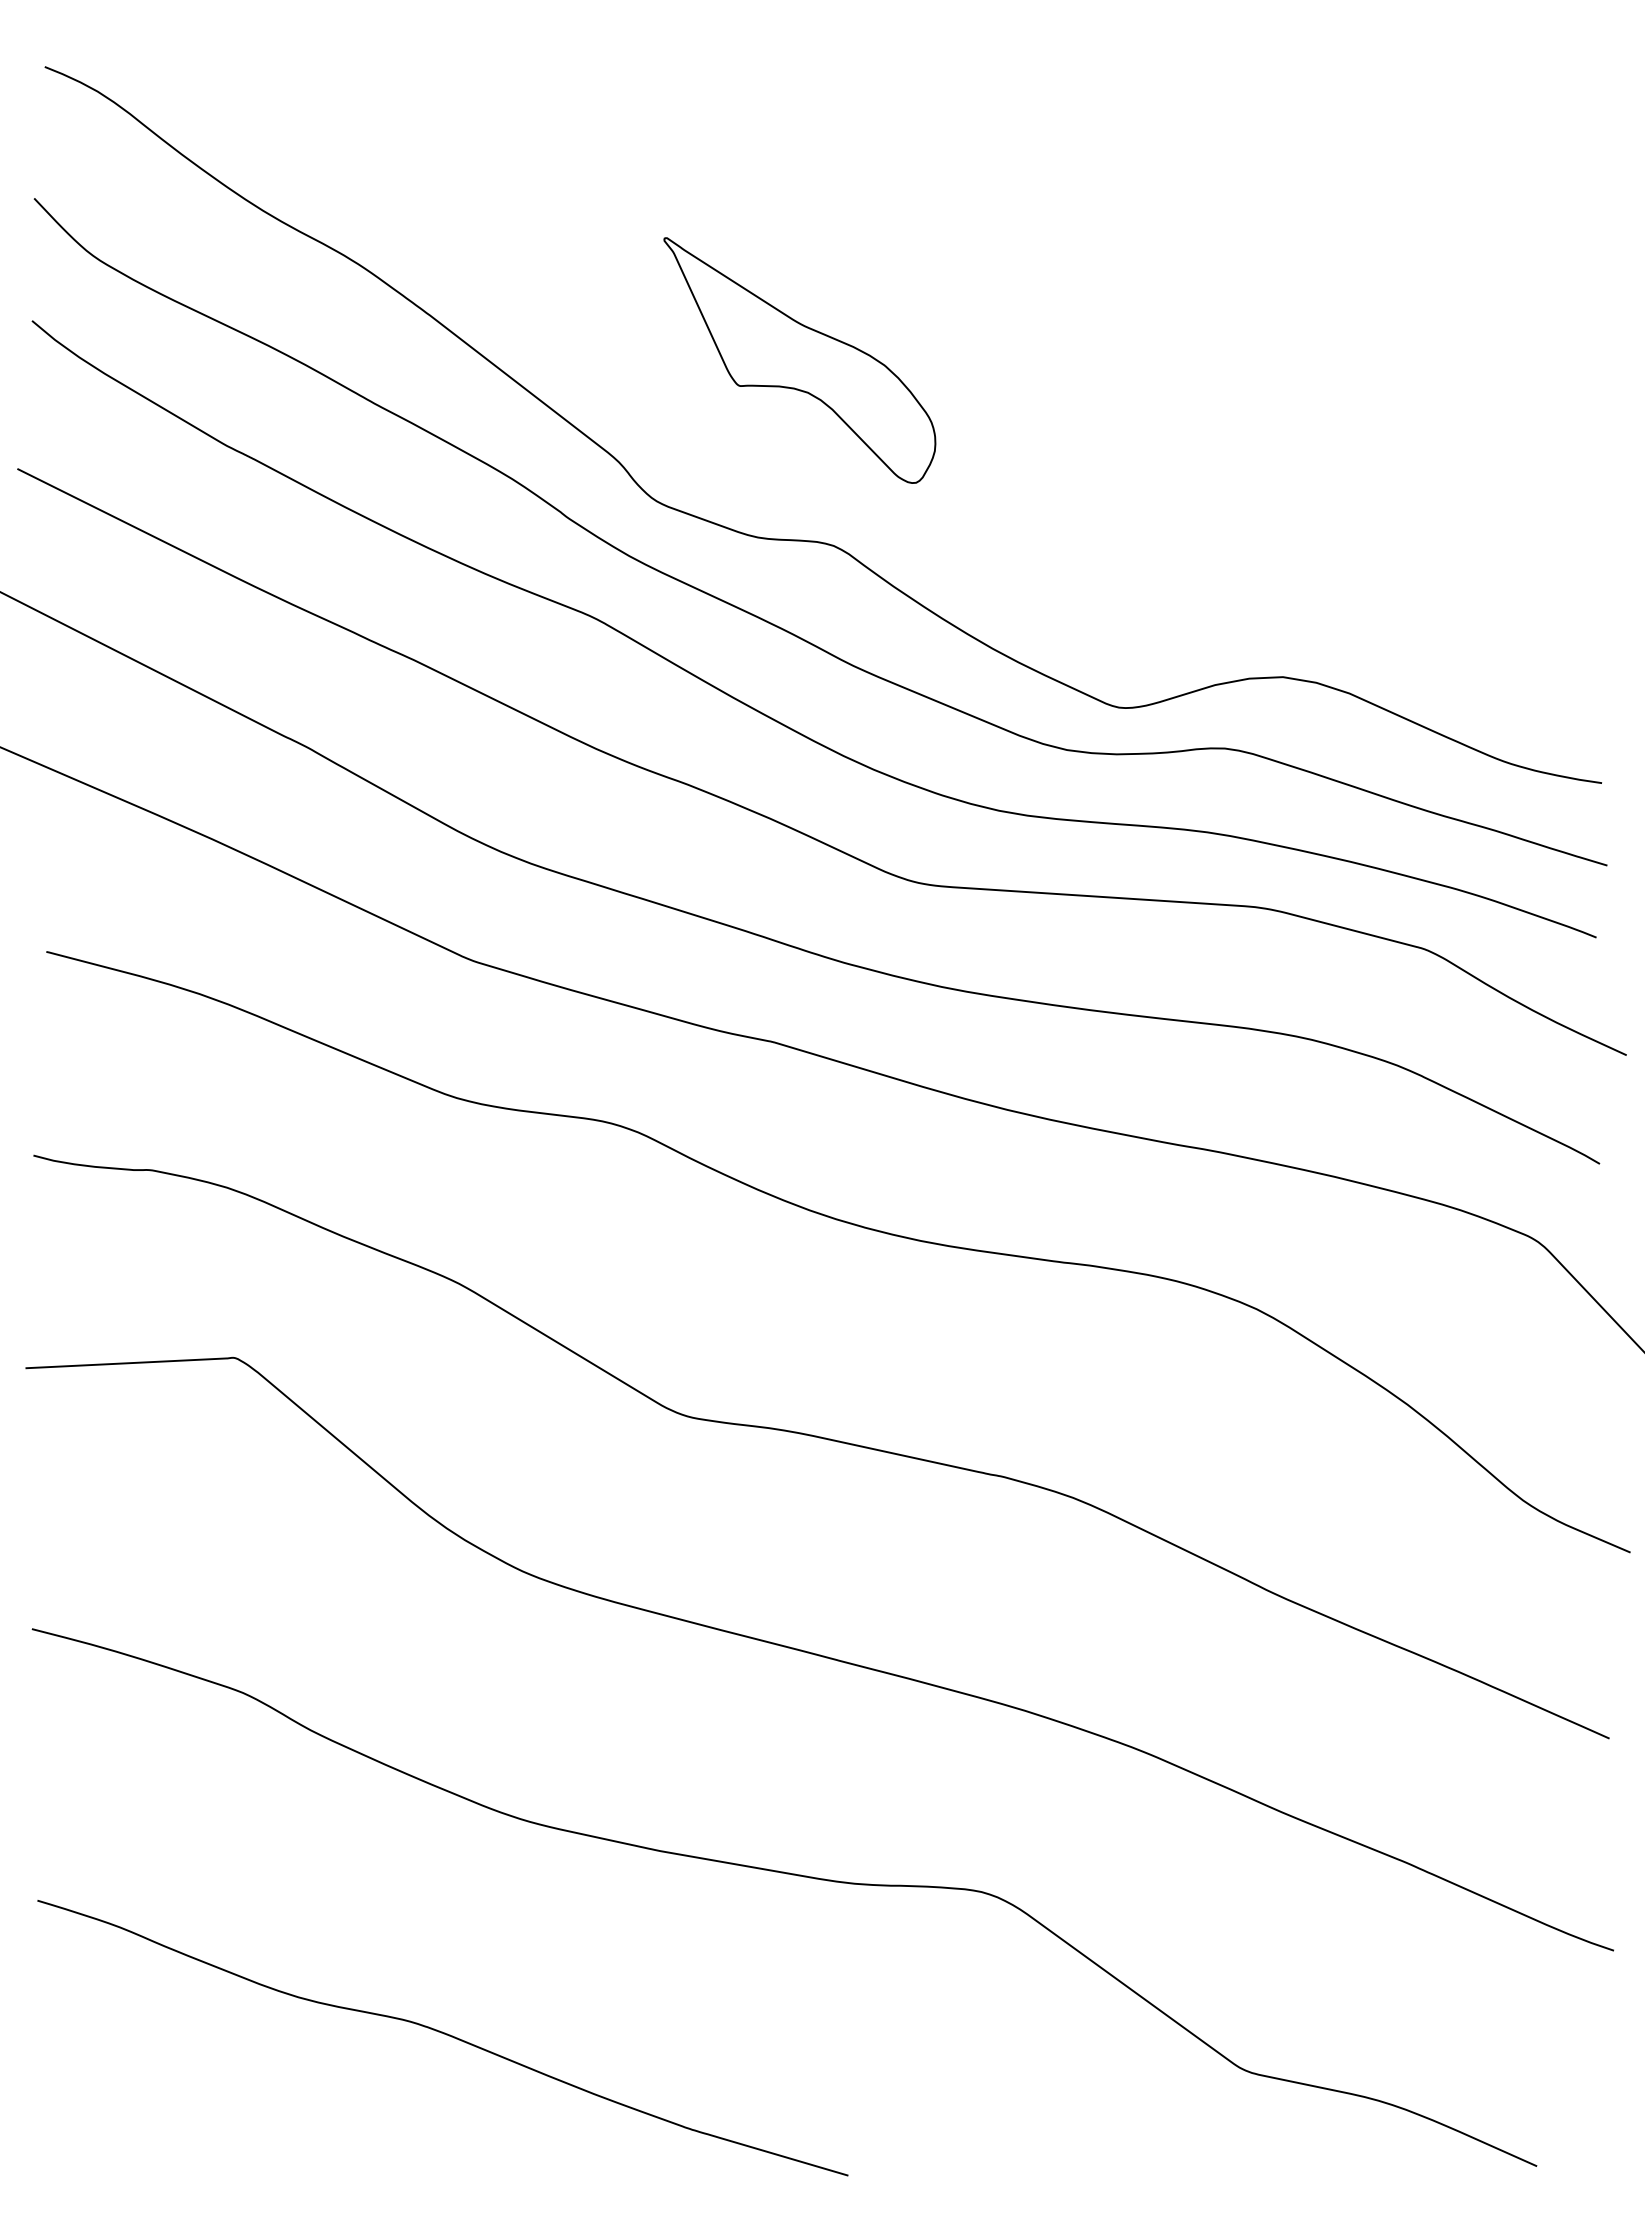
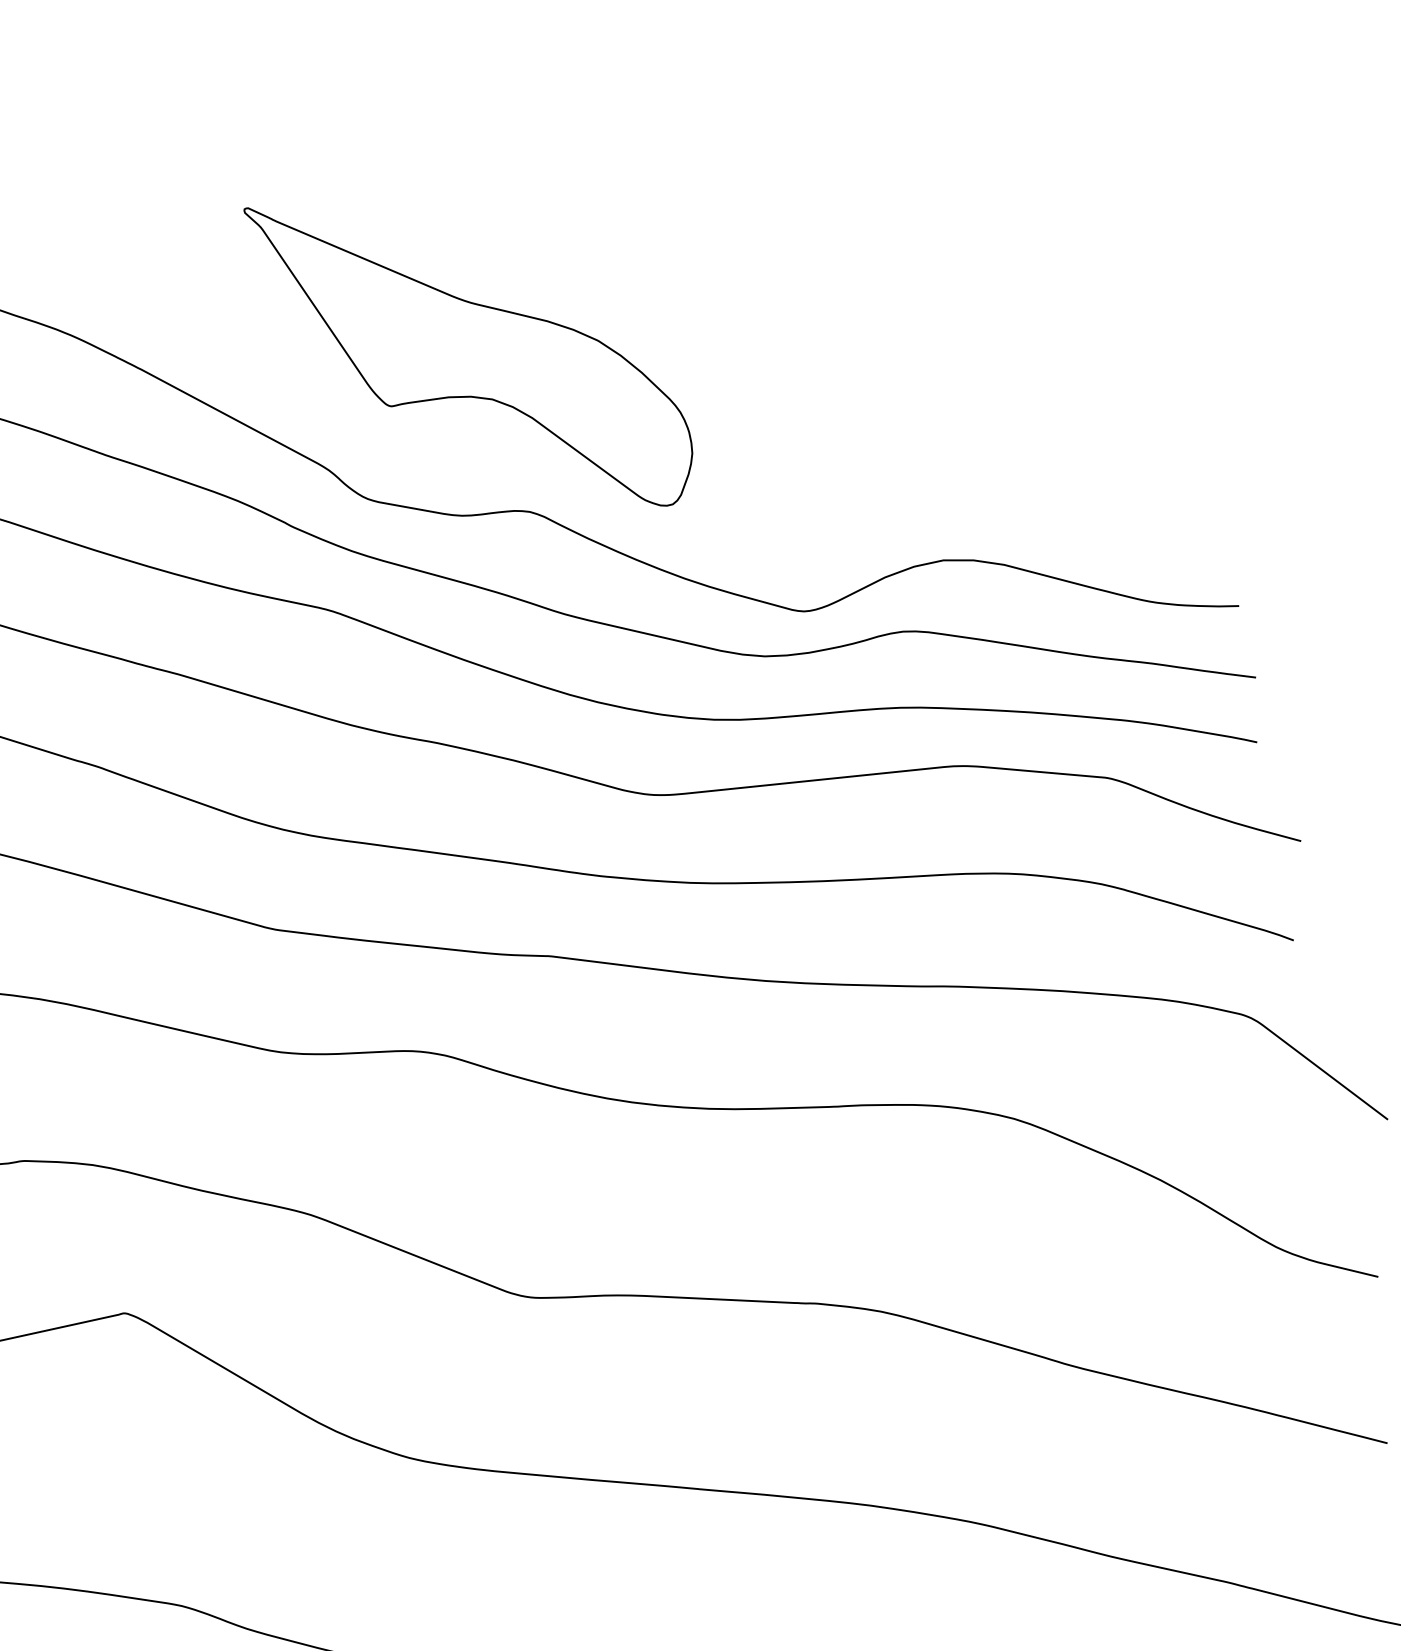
part: (799, 360) -> (472, 354), size x1.67

